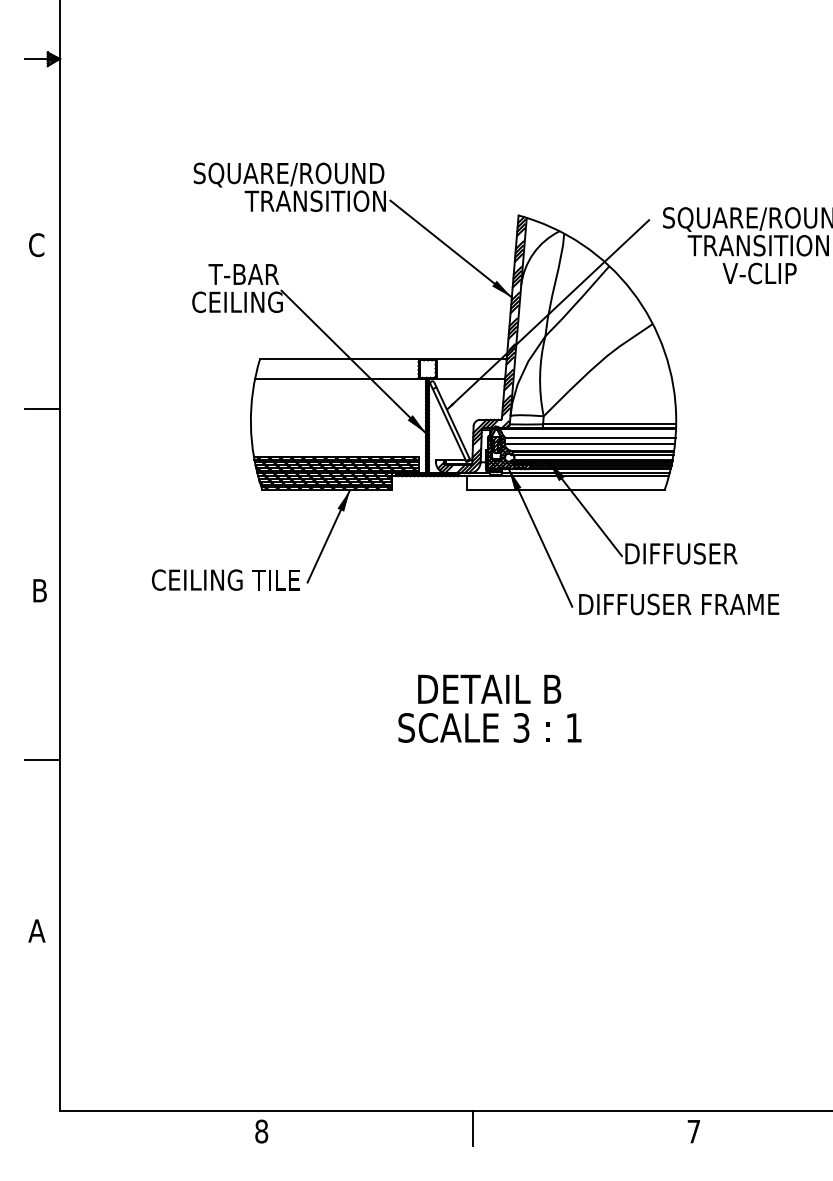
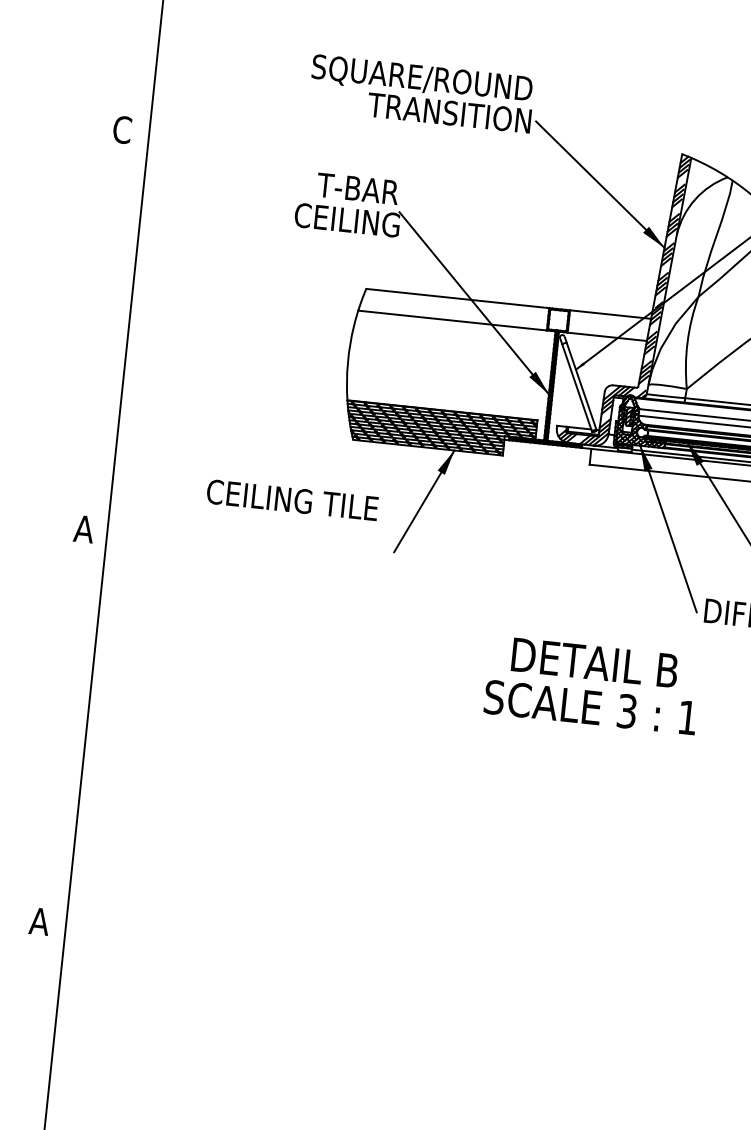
line: (42, 409) -> (109, 320), removed
text: (225, 579) -> (292, 499), moved
text: (39, 590) -> (83, 528), B -> A
text: (489, 708) -> (592, 685), moved
line: (42, 759) -> (66, 724), removed

